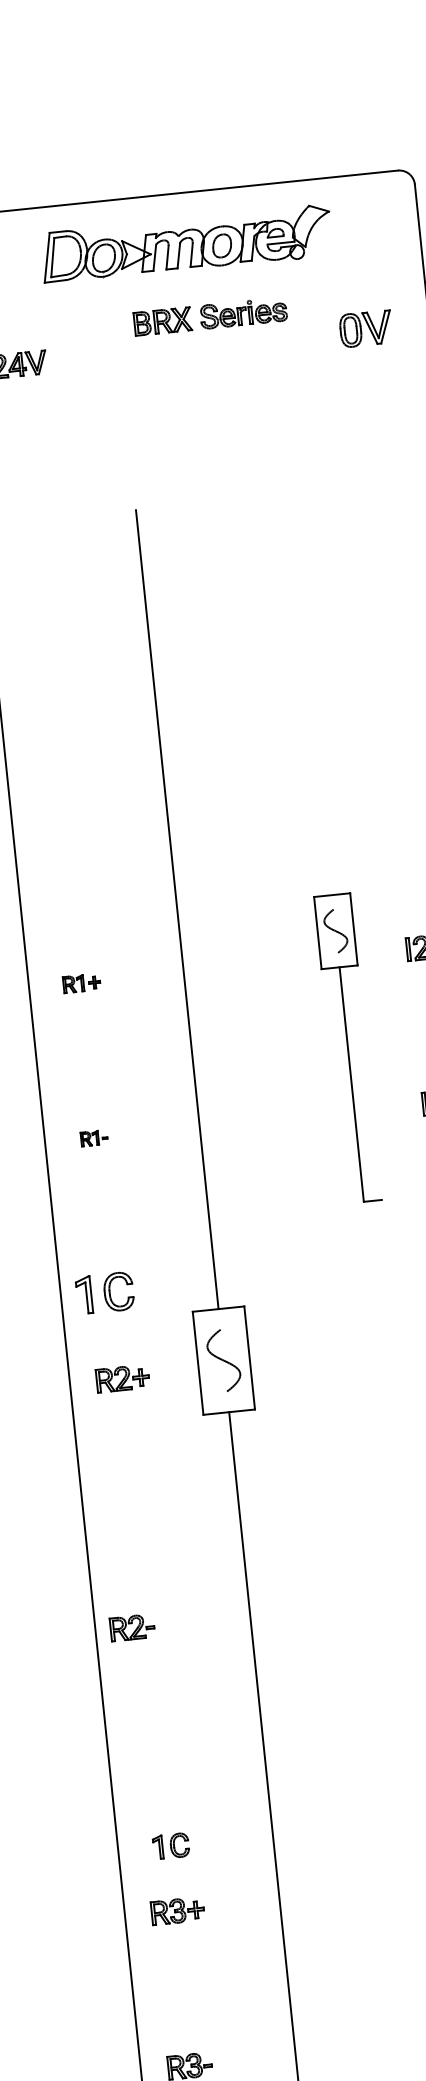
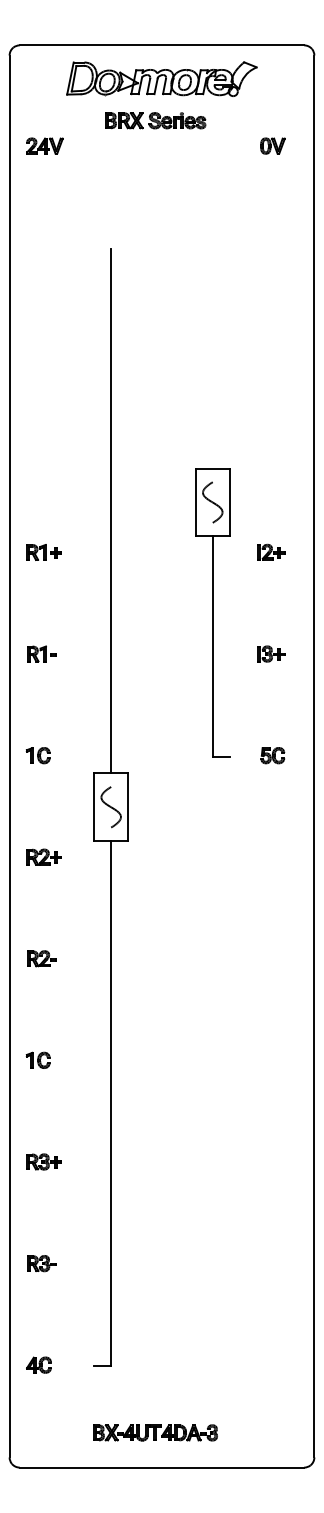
part: (210, 316) -> (155, 120), moved
part: (365, 327) -> (272, 145), size x0.71
part: (80, 983) -> (43, 552), size x1.43
part: (347, 1048) -> (212, 612), size x1.43
part: (93, 1137) -> (41, 653), size x1.67
part: (103, 1293) -> (37, 755), size x0.62
part: (121, 1377) -> (43, 856), moved
part: (131, 1627) -> (41, 958), moved
part: (169, 1844) -> (37, 1059), moved

